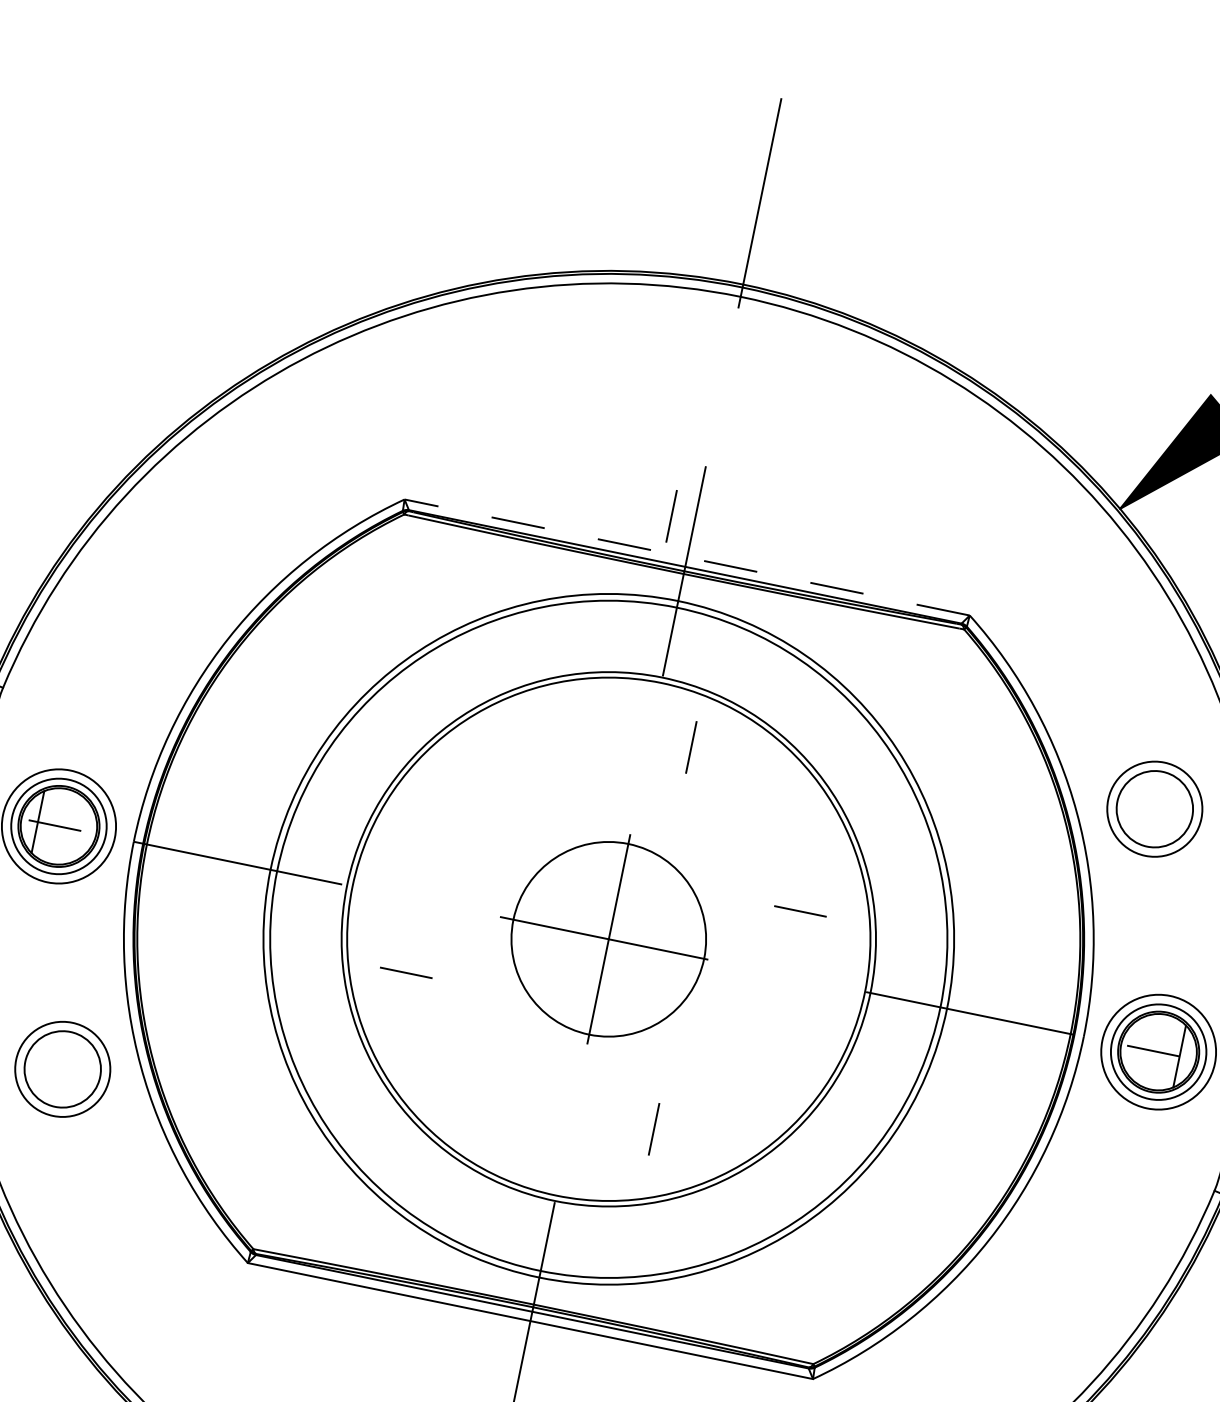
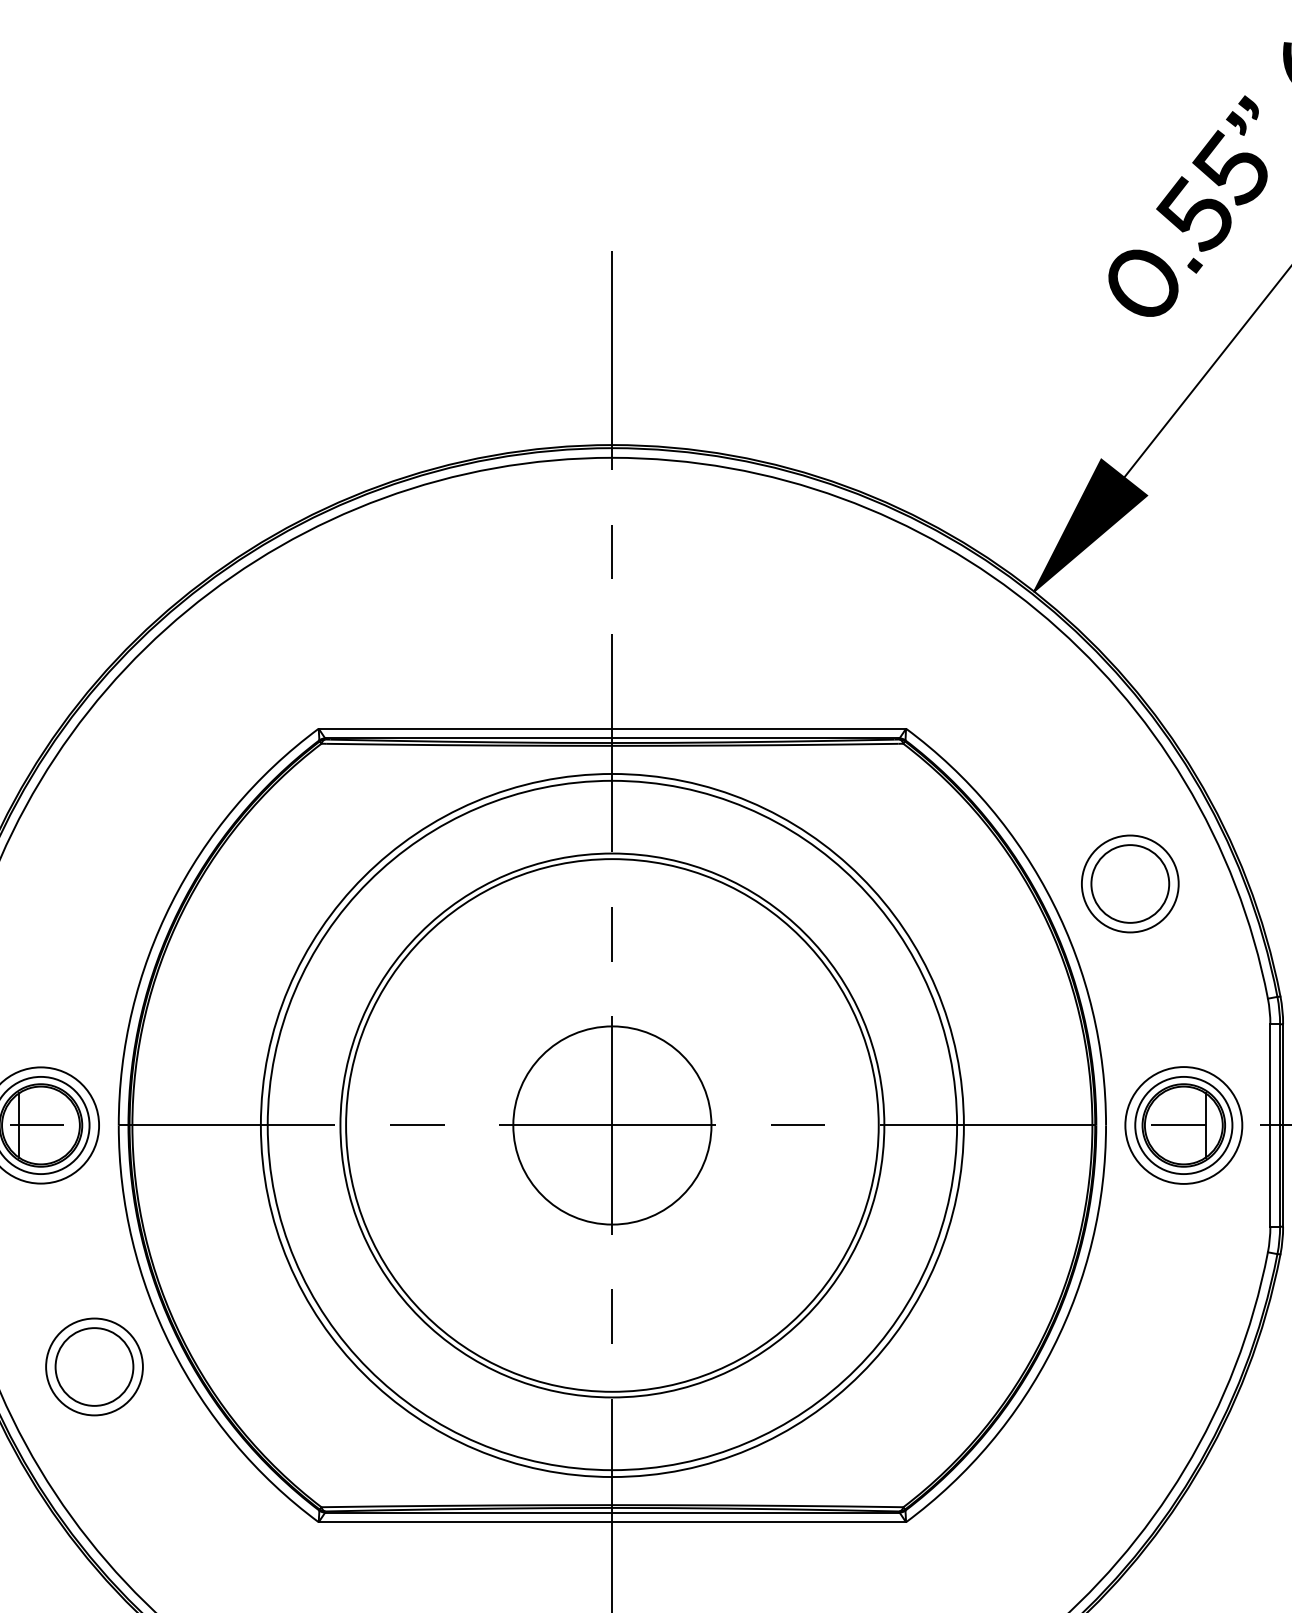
line: (670, 515) -> (611, 551), moved
line: (687, 557) -> (612, 728), dashed -> solid
line: (690, 747) -> (611, 934), moved
line: (800, 910) -> (797, 1124), moved
line: (406, 972) -> (417, 1124), moved
line: (653, 1128) -> (611, 1316), moved

